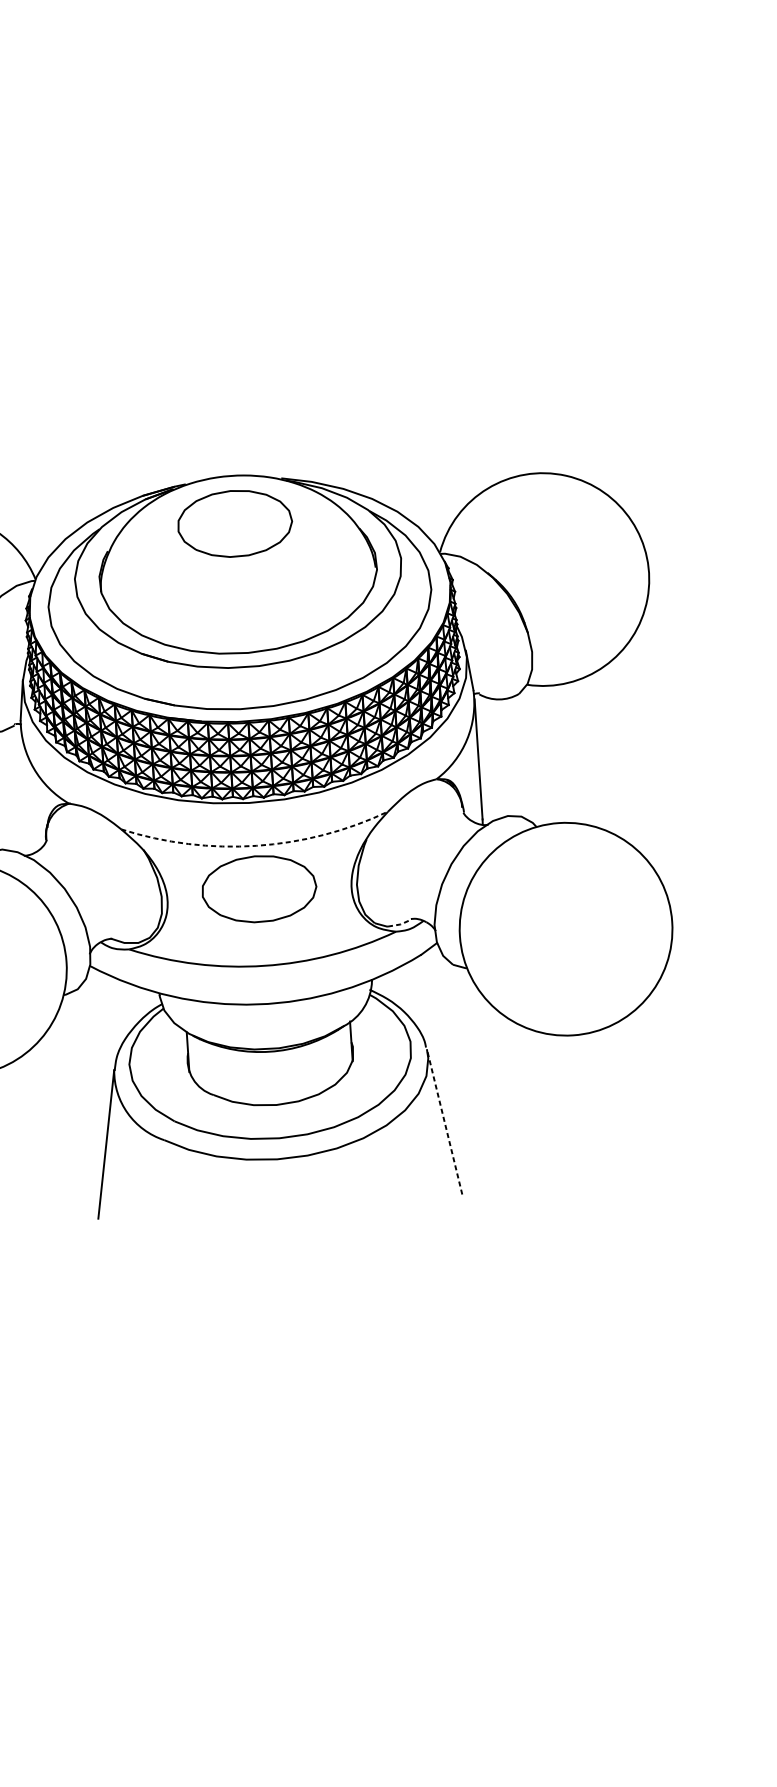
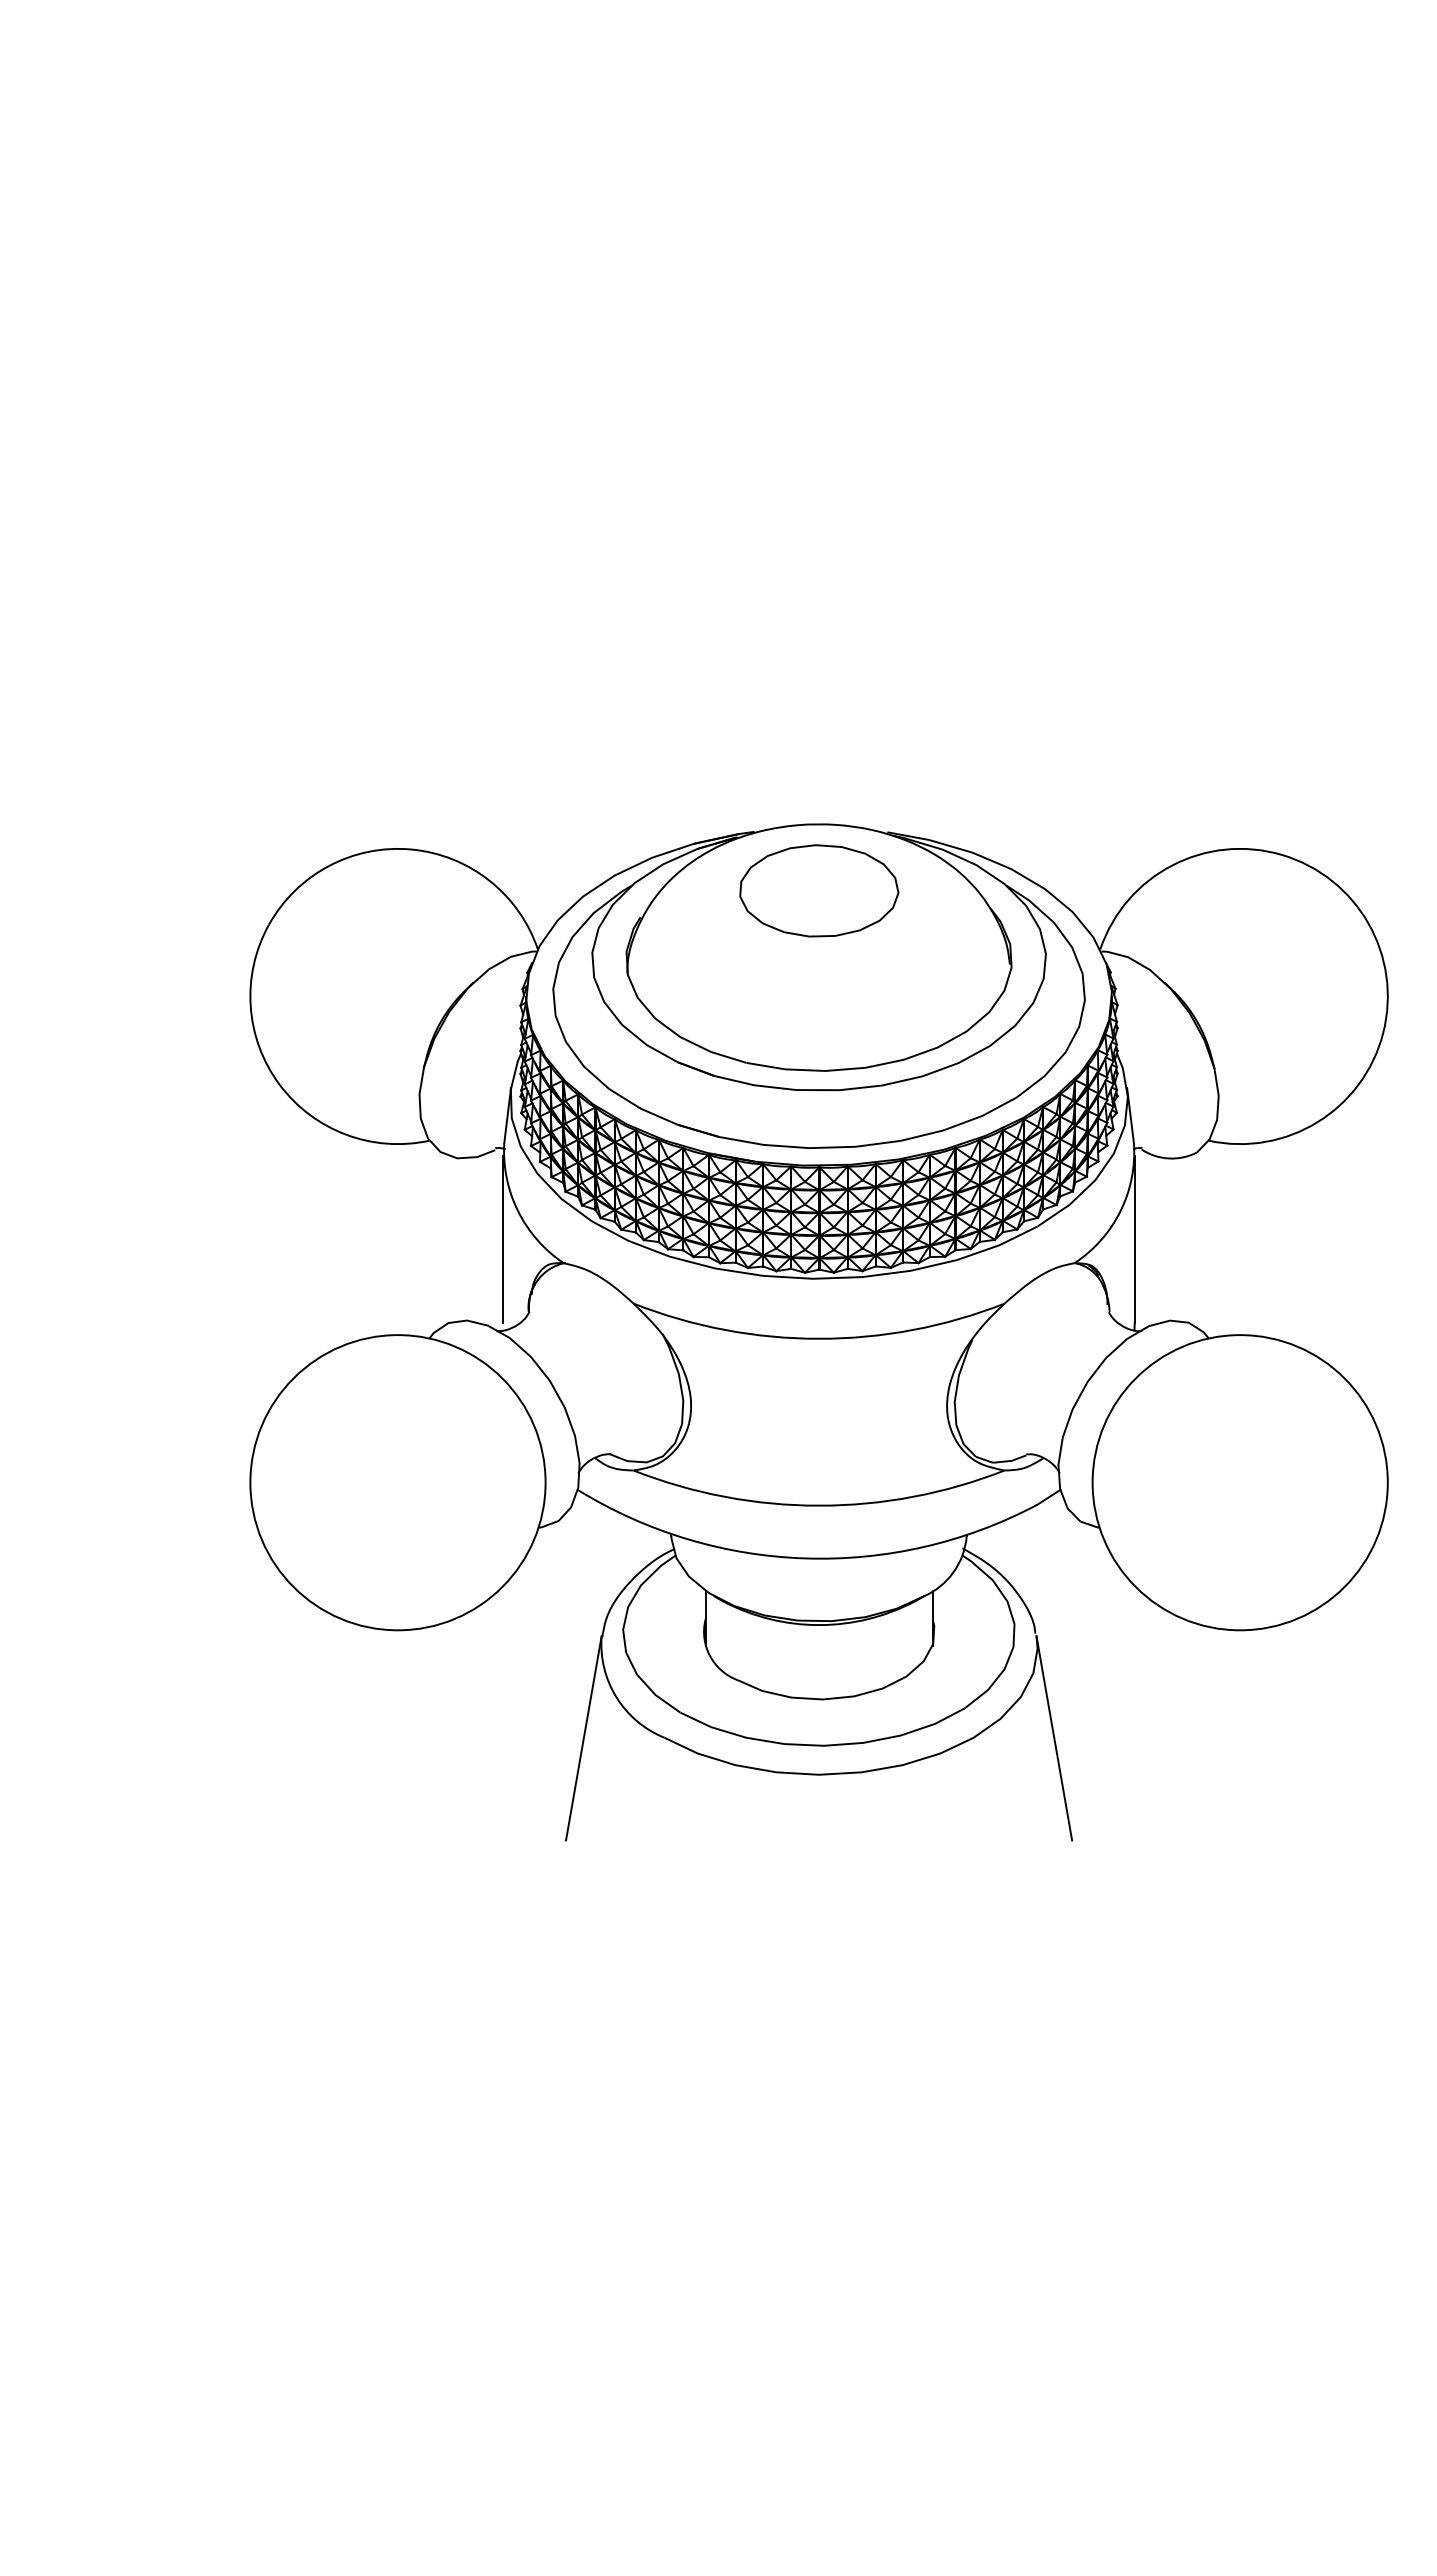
line: (24, 789) -> (503, 1239), added
arc: (256, 845) -> (819, 1338), dashed -> solid
part: (259, 888) -> (819, 1398), removed
line: (399, 924) -> (1010, 1460), dashed -> solid
line: (444, 1122) -> (1054, 1738), dashed -> solid

